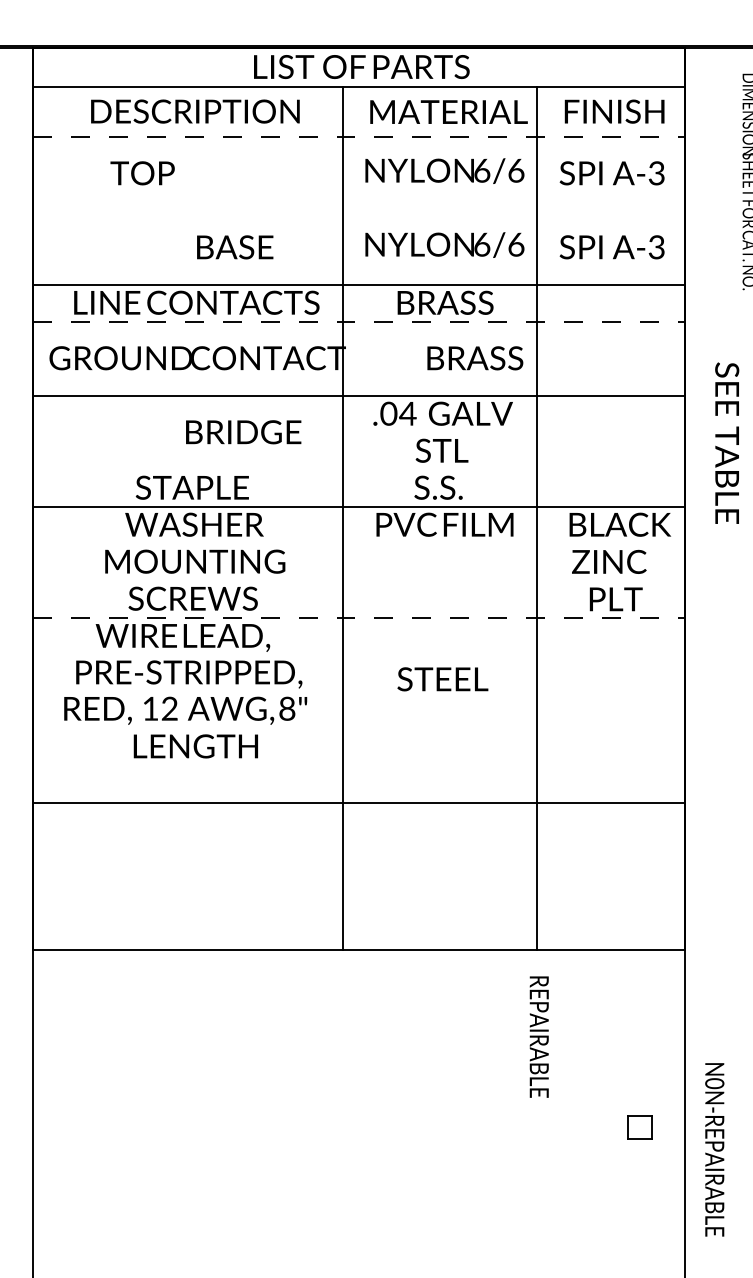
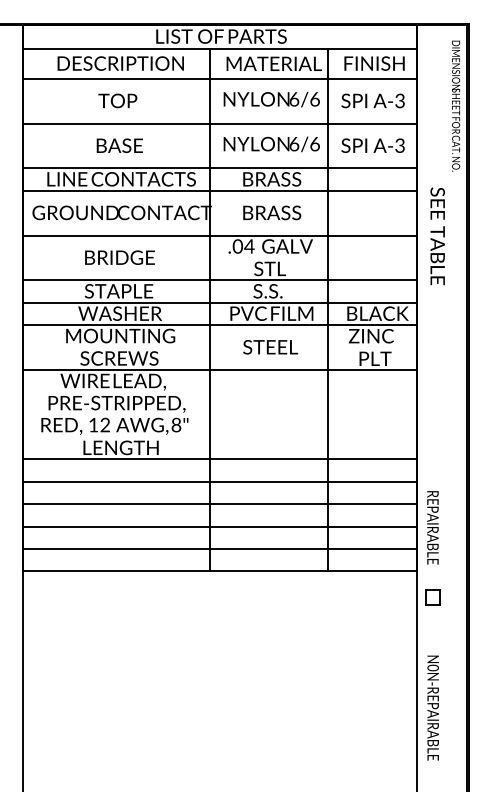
line: (360, 136) -> (220, 78), dashed -> solid
text: (142, 172) -> (117, 100), moved
line: (358, 210) -> (219, 123), added
text: (234, 246) -> (119, 145), moved
line: (360, 321) -> (220, 190), dashed -> solid
text: (475, 357) -> (272, 212), moved
text: (242, 431) -> (119, 257), moved
text: (726, 443) -> (437, 236), moved
line: (358, 469) -> (219, 280), added
line: (358, 544) -> (219, 325), added
line: (360, 616) -> (220, 369), dashed -> solid
text: (442, 679) -> (270, 347), moved
line: (358, 765) -> (219, 459), added
line: (358, 839) -> (219, 504), added
line: (358, 876) -> (219, 526), added
line: (358, 914) -> (219, 549), added
text: (538, 1036) -> (432, 527), moved
part: (639, 1127) -> (432, 597), moved
text: (713, 1148) -> (432, 707), moved

